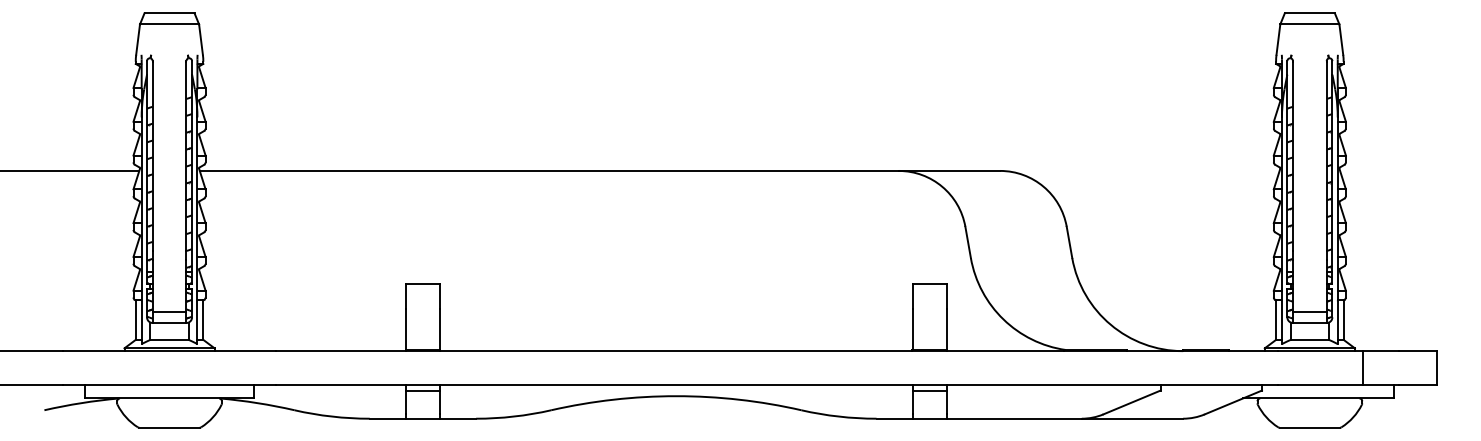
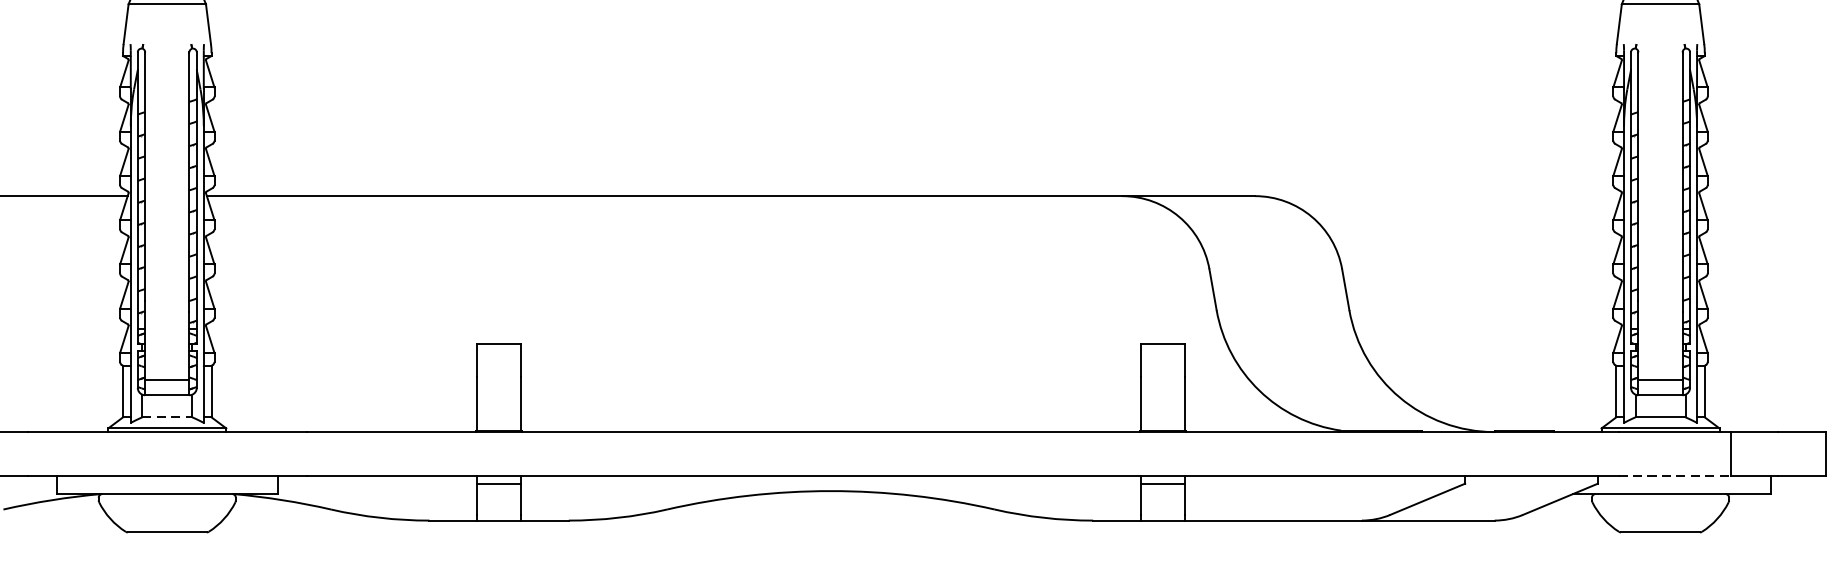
line: (170, 339) -> (168, 416), solid -> dashed
line: (1320, 384) -> (1674, 475), solid -> dashed

